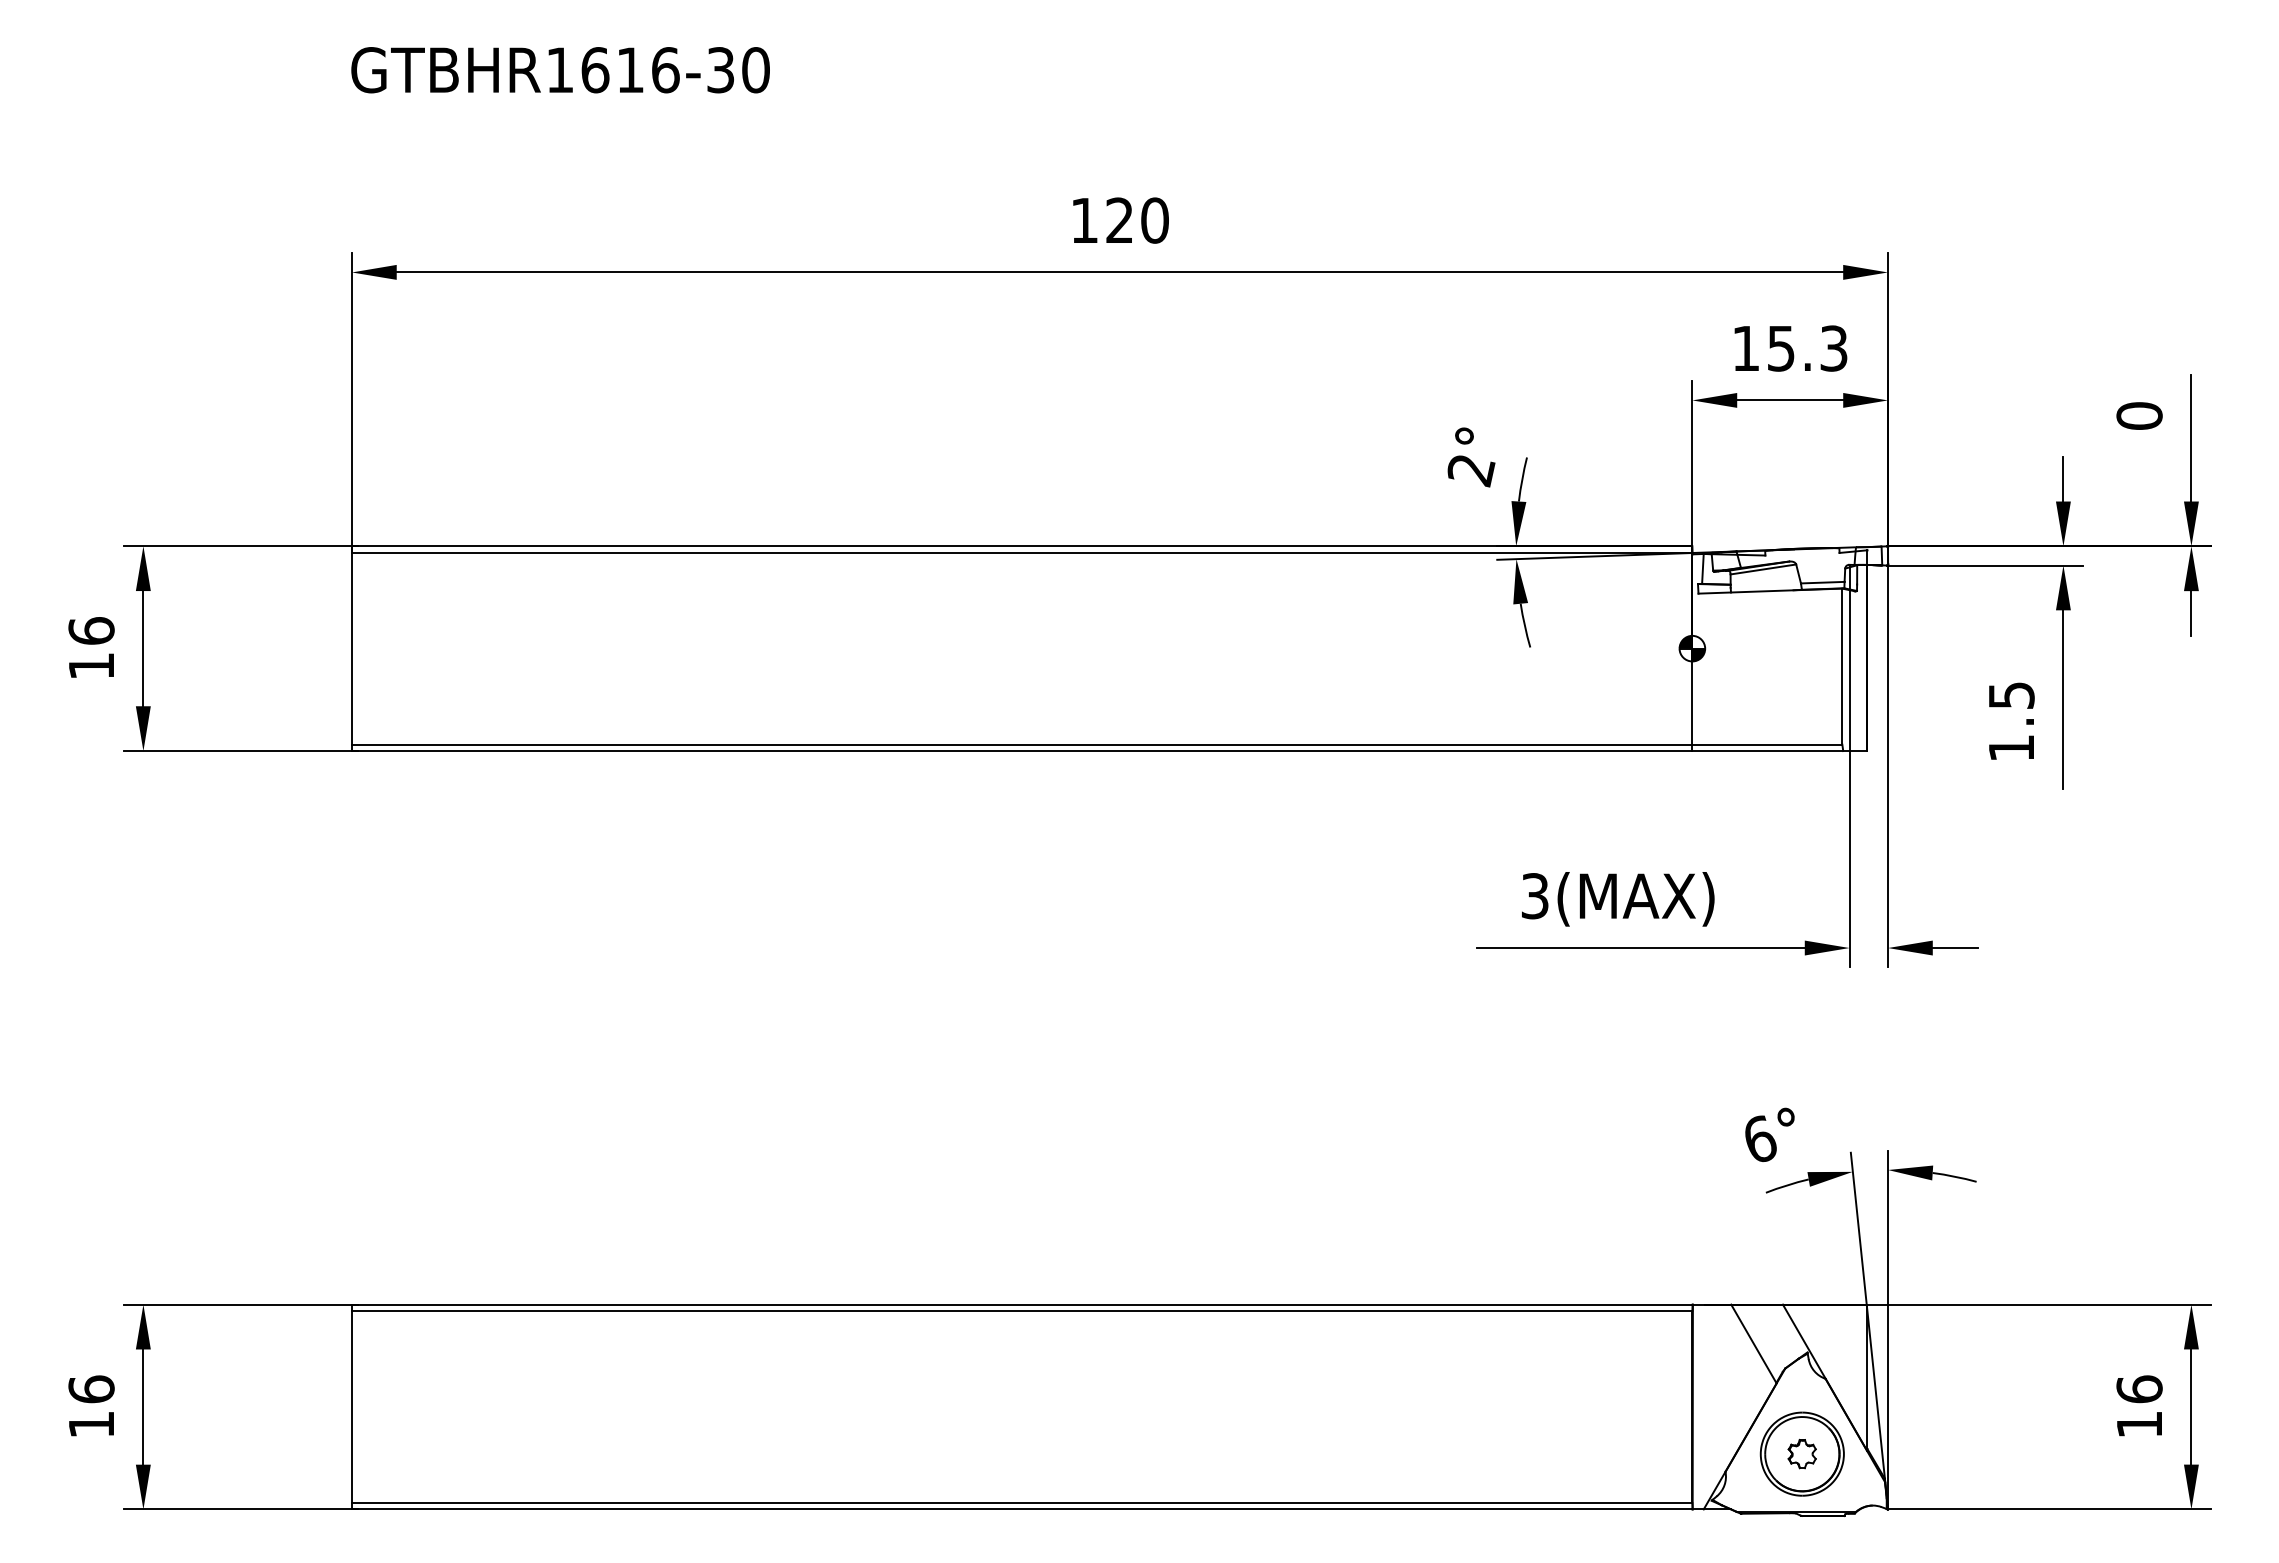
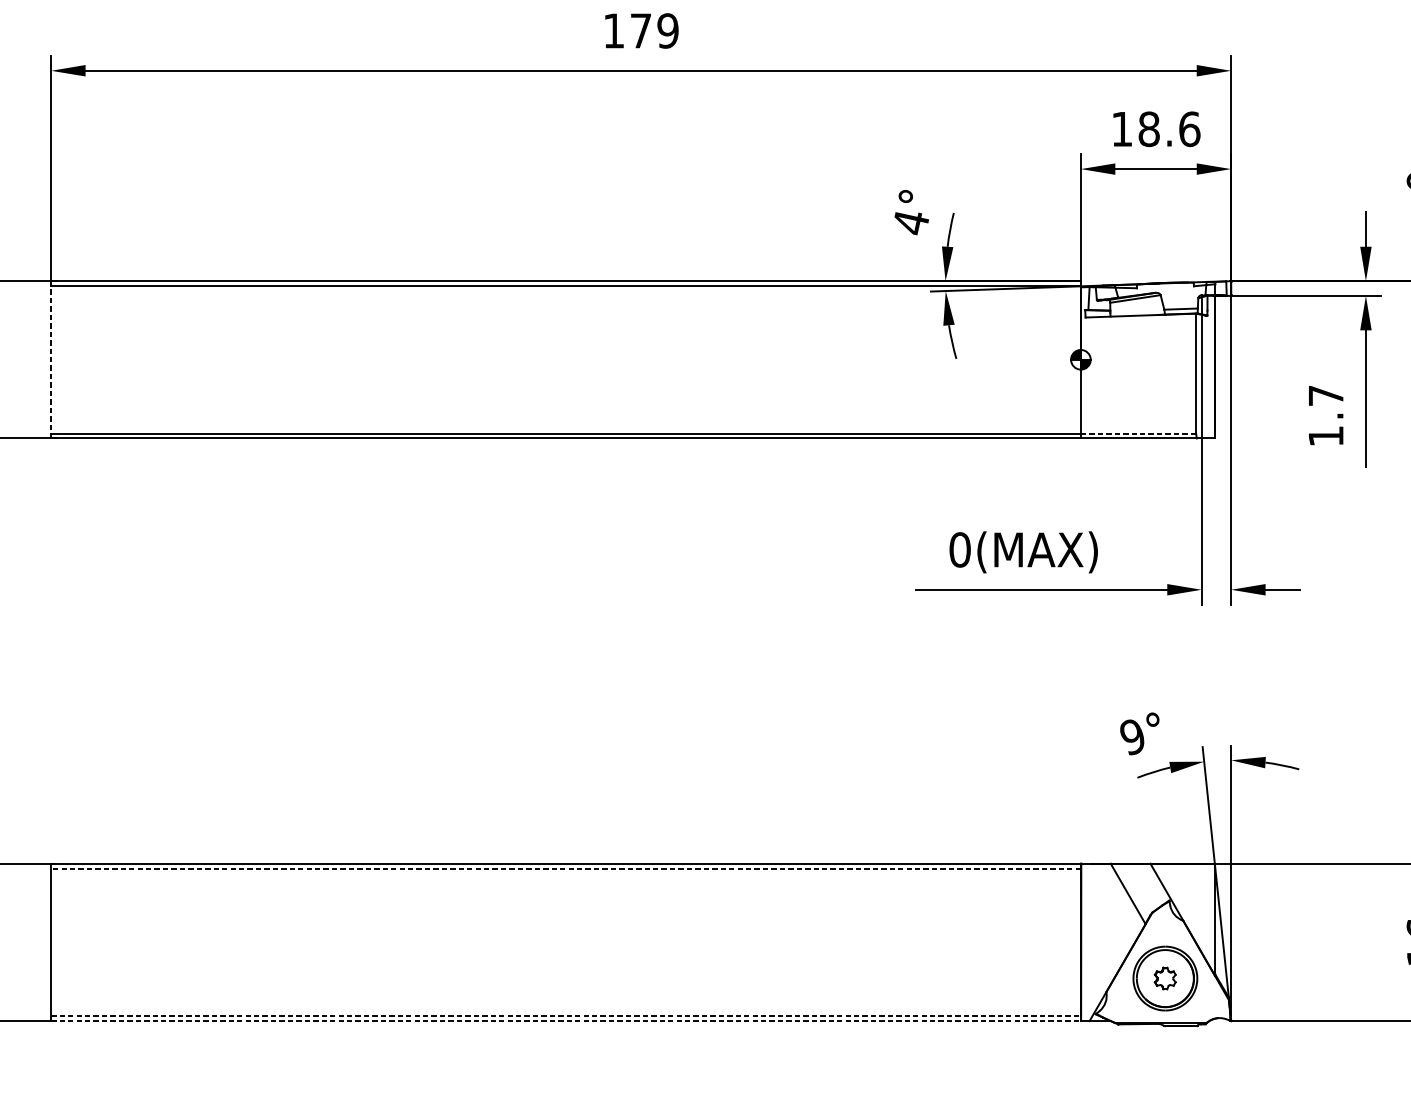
text: (1137, 220) -> (654, 30), 120 -> 179
text: (1807, 348) -> (1169, 129), 15.3 -> 18.6
text: (1471, 471) -> (911, 223), 2° -> 4°
line: (351, 648) -> (50, 359), solid -> dashed
text: (2011, 695) -> (1326, 395), 1.5 -> 1.7
line: (1767, 744) -> (1138, 433), solid -> dashed
text: (1535, 896) -> (960, 550), 3(MAX) -> 0(MAX)
text: (1759, 1139) -> (1132, 736), 6° -> 9°
line: (1021, 1311) -> (565, 868), solid -> dashed
line: (1022, 1503) -> (566, 1016), solid -> dashed
line: (1022, 1509) -> (566, 1021), solid -> dashed

